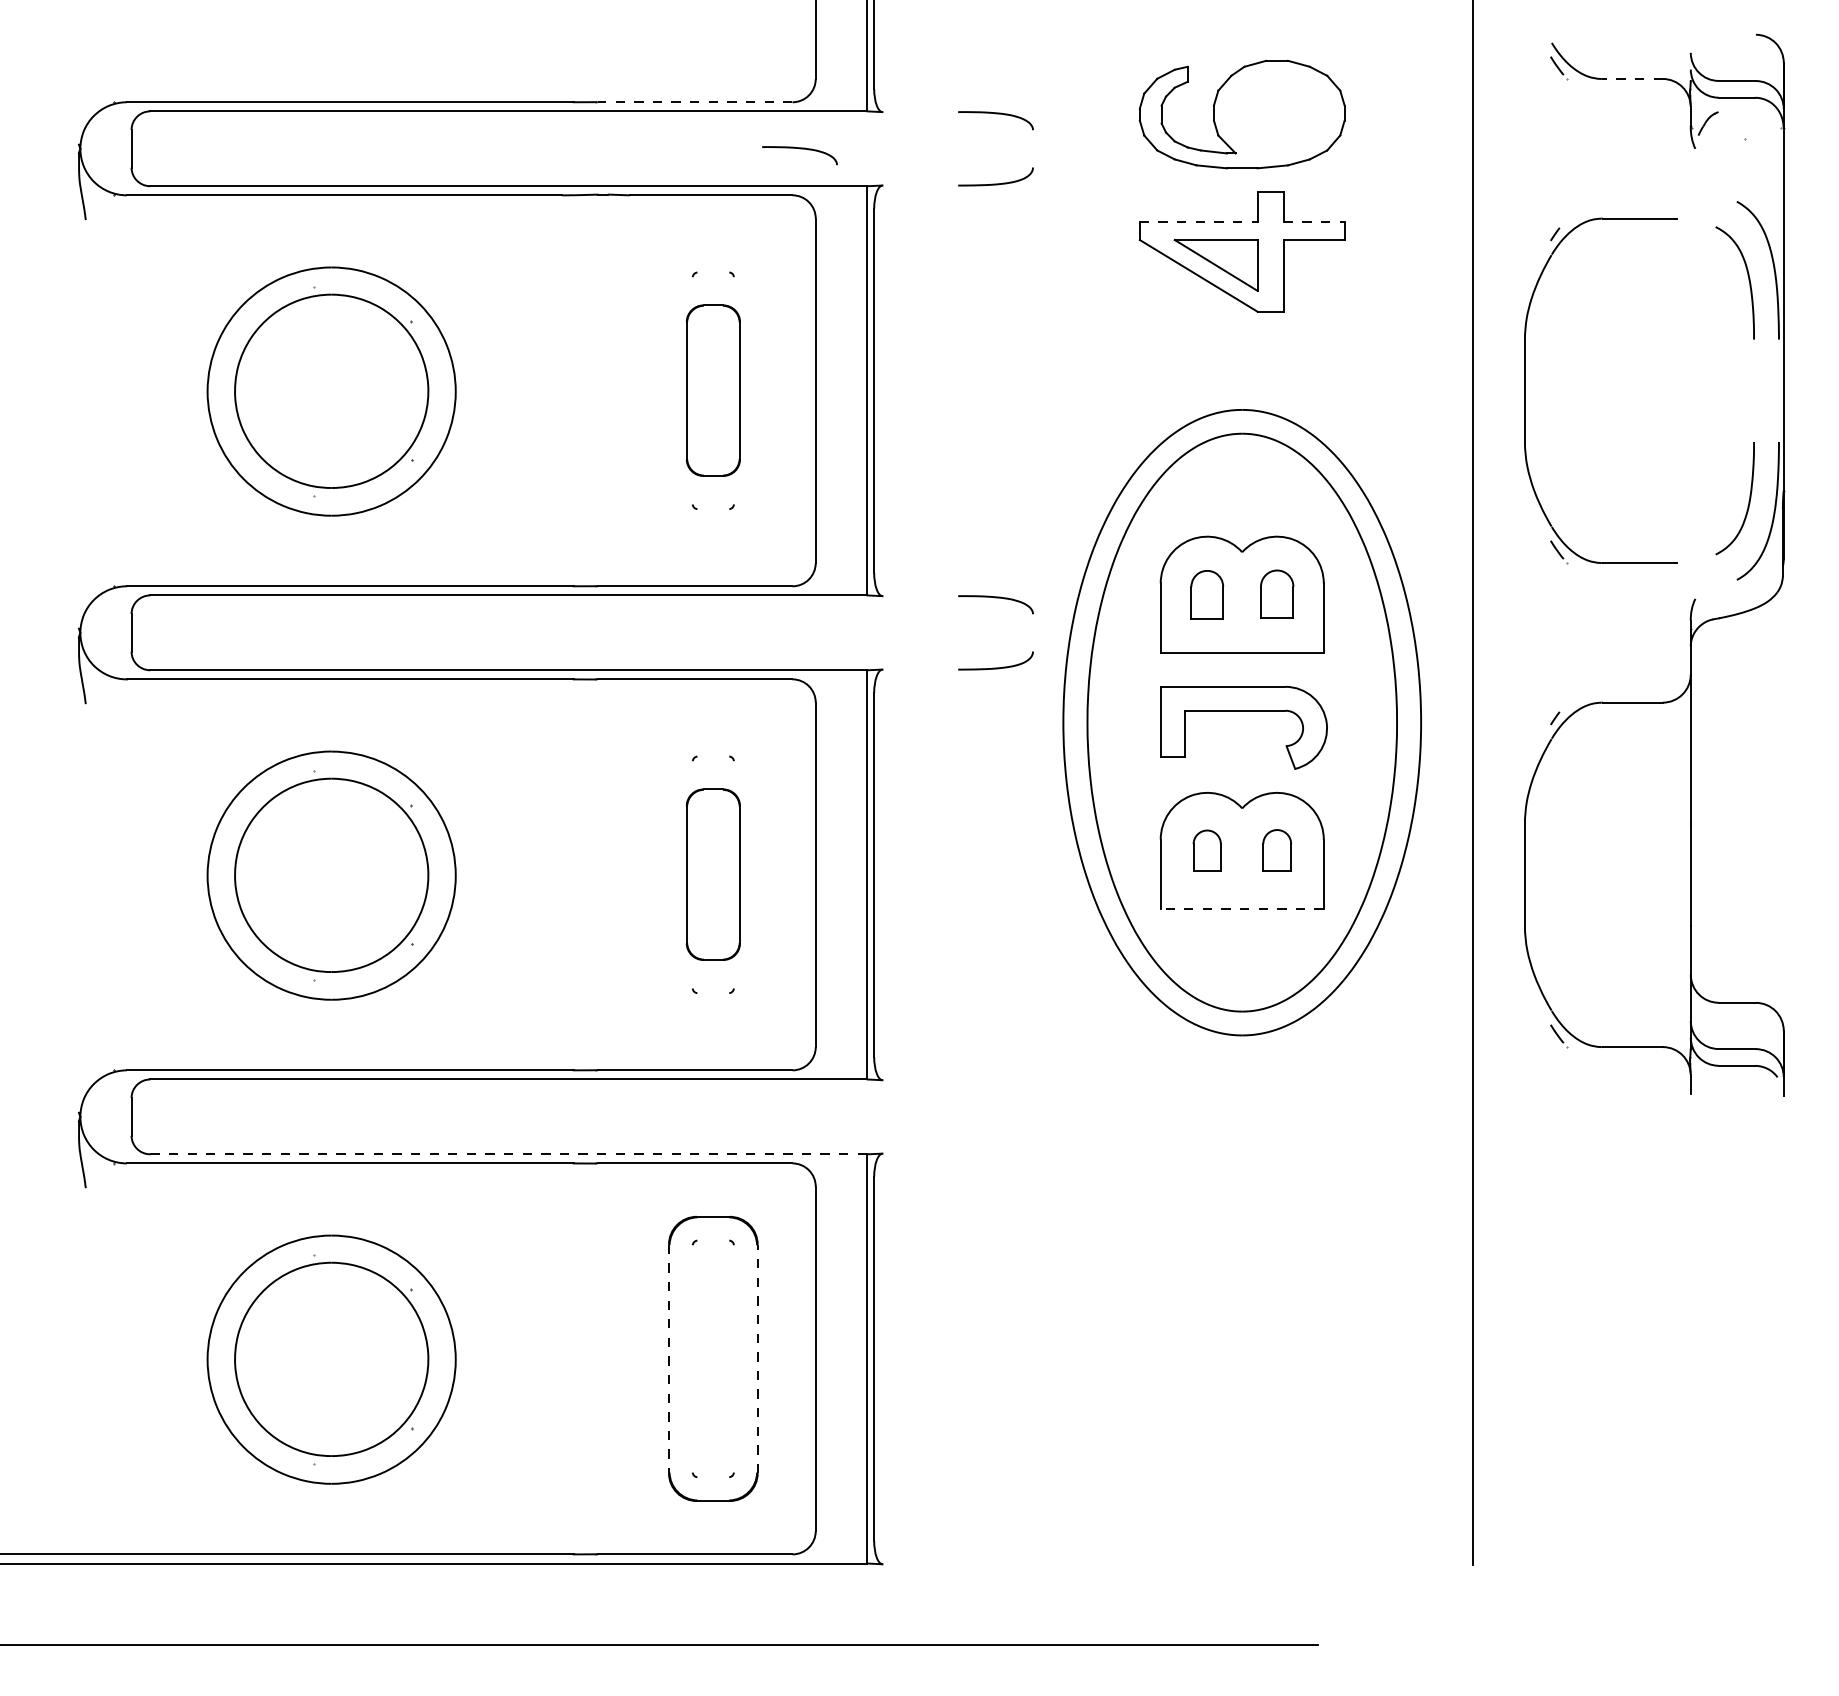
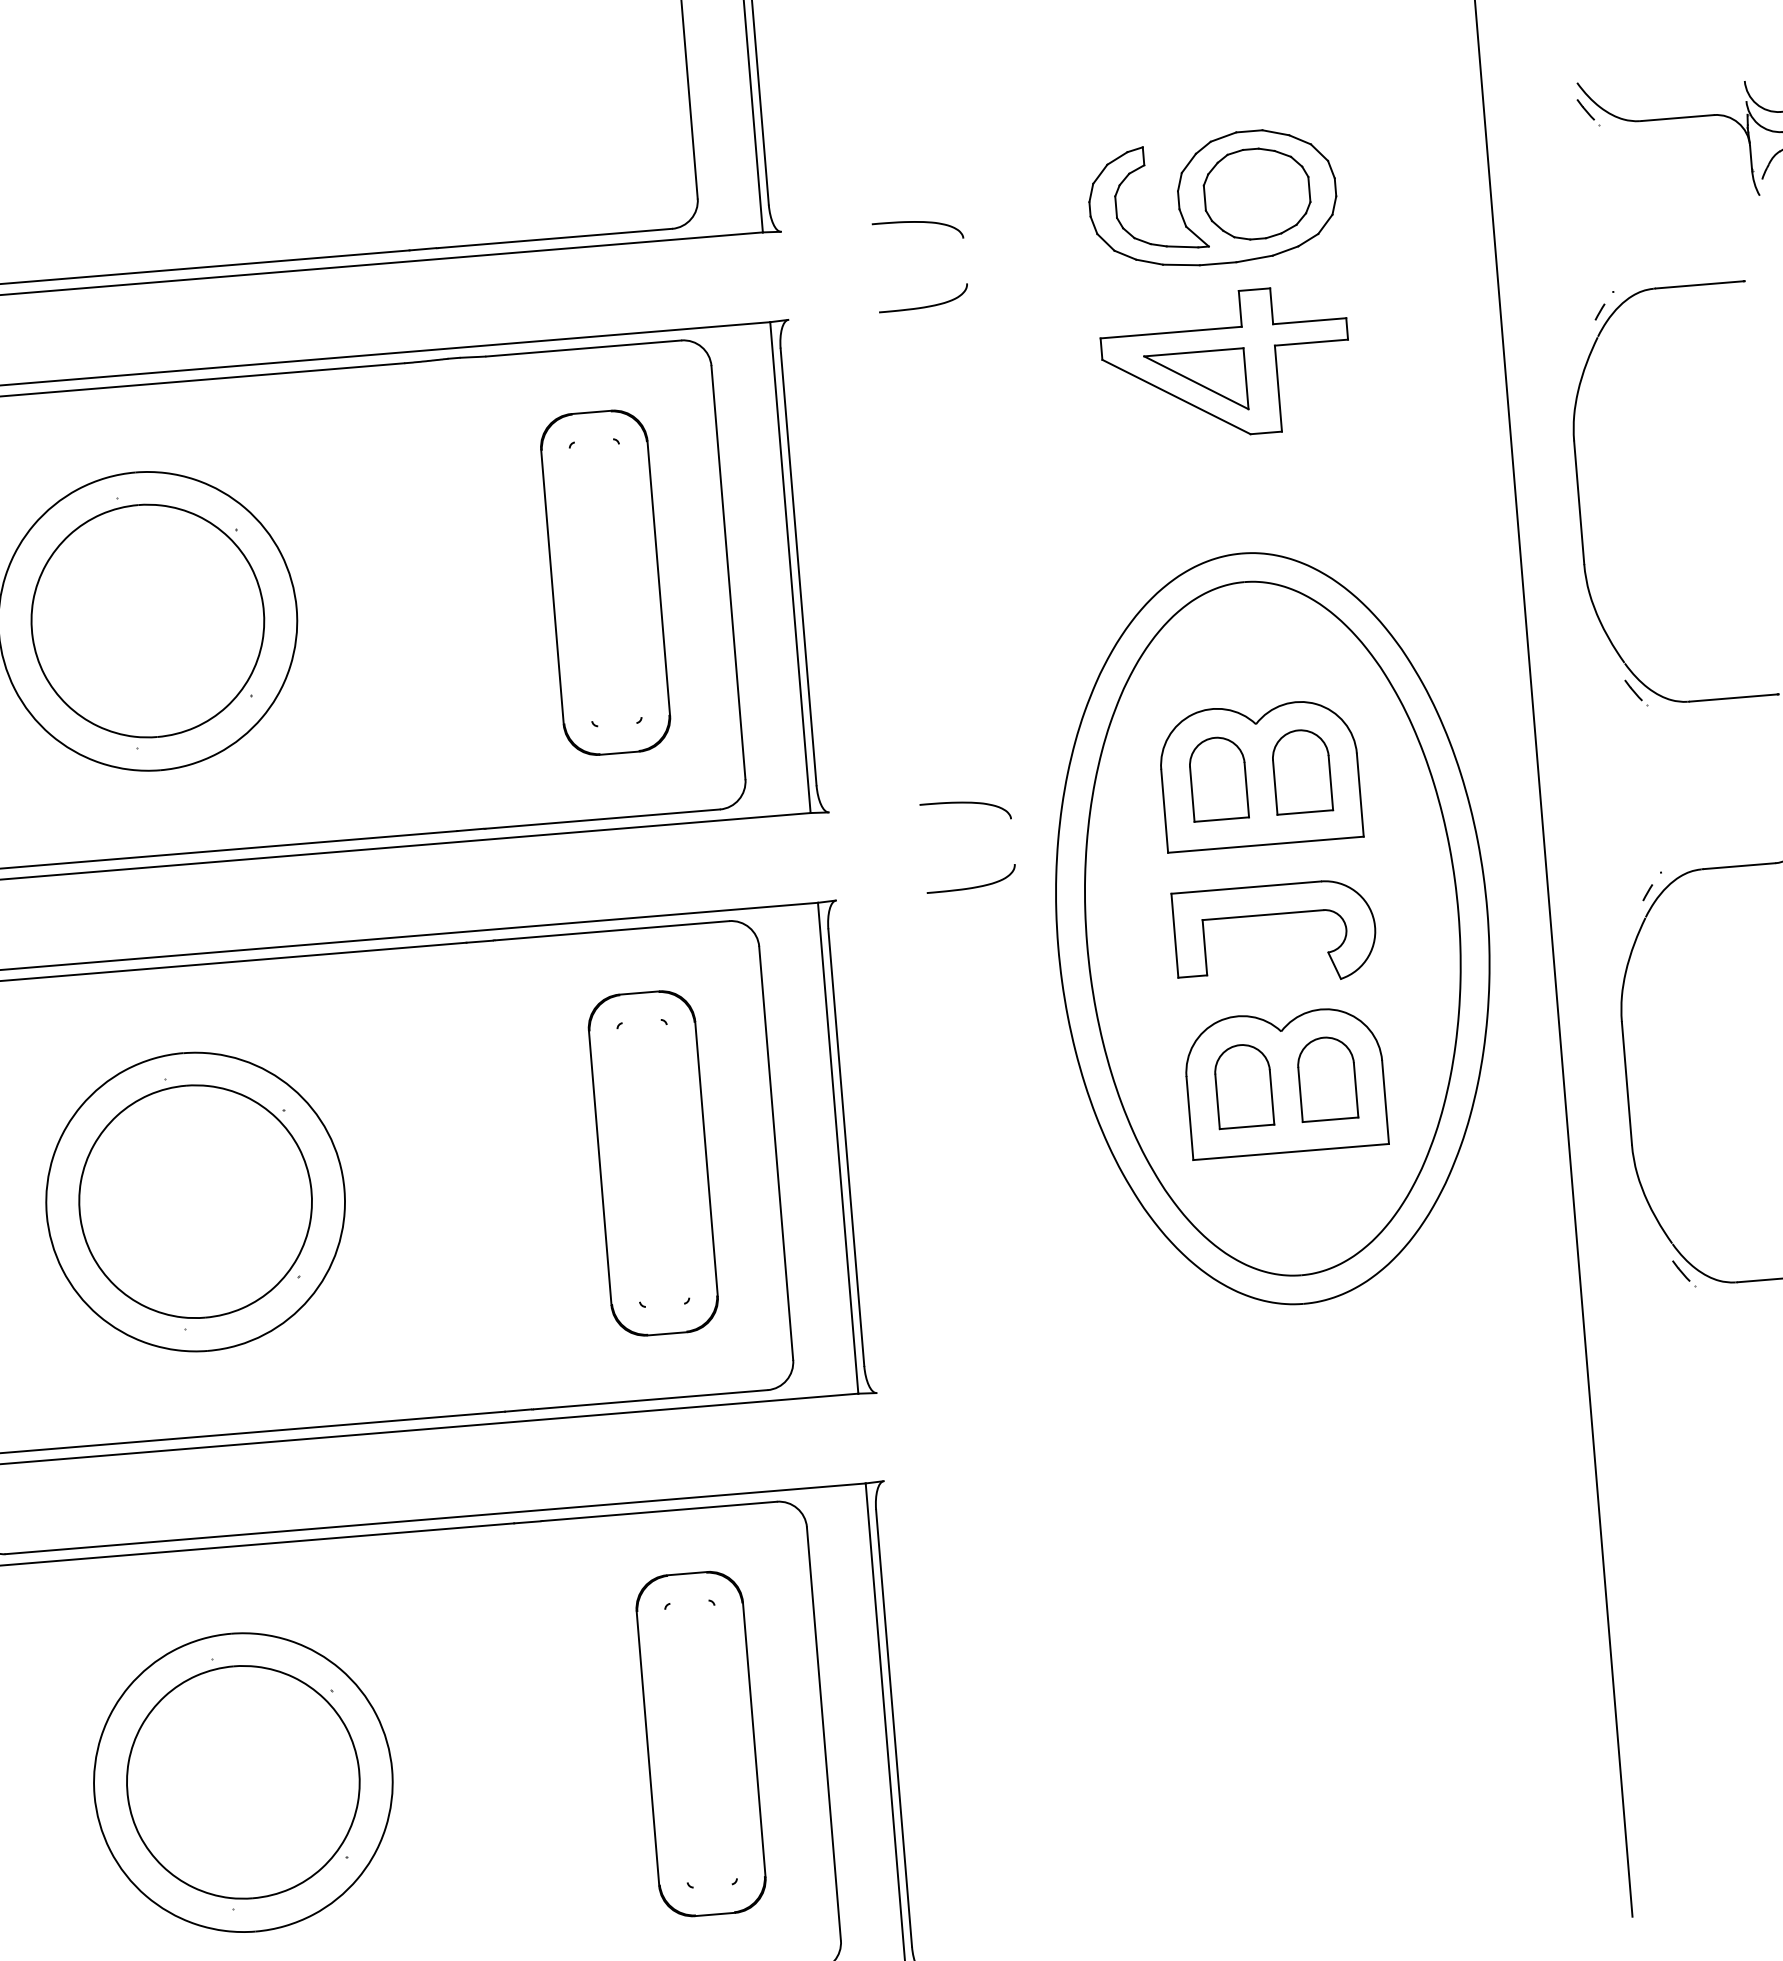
line: (1633, 78) -> (1678, 117), dashed -> solid
line: (694, 102) -> (554, 238), dashed -> solid
part: (1278, 112) -> (1256, 193), added
curve: (799, 149) -> (685, 284), removed
line: (1198, 222) -> (1171, 333), dashed -> solid
line: (1314, 222) -> (1310, 321), dashed -> solid
part: (713, 390) -> (605, 582), size x1.67
part: (1206, 594) -> (1217, 778), size x1.43
part: (1277, 594) -> (1302, 771), size x1.43
part: (1206, 850) -> (1242, 1085), size x1.67
part: (1277, 850) -> (1327, 1078), size x1.67
part: (713, 874) -> (653, 1162), size x1.67
line: (1242, 908) -> (1291, 1151), dashed -> solid
line: (508, 1154) -> (435, 1519), dashed -> solid
line: (757, 1358) -> (754, 1739), dashed -> solid
line: (669, 1359) -> (648, 1749), dashed -> solid

